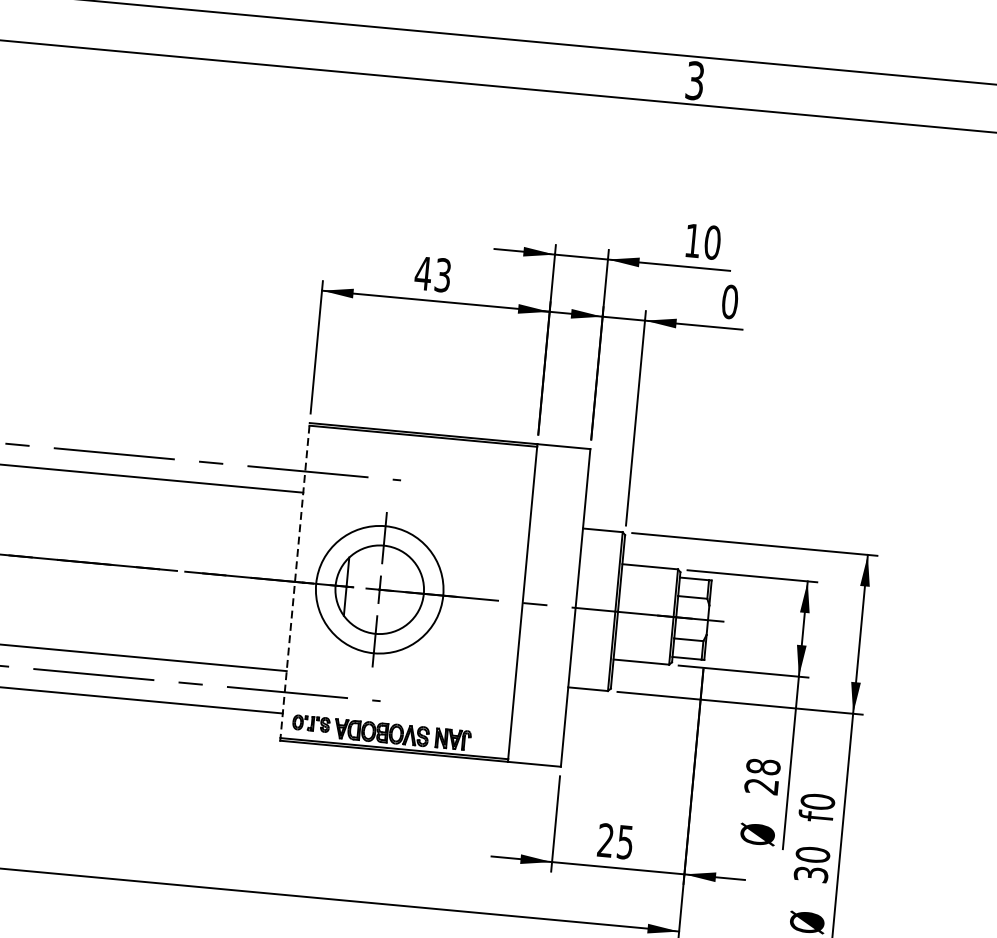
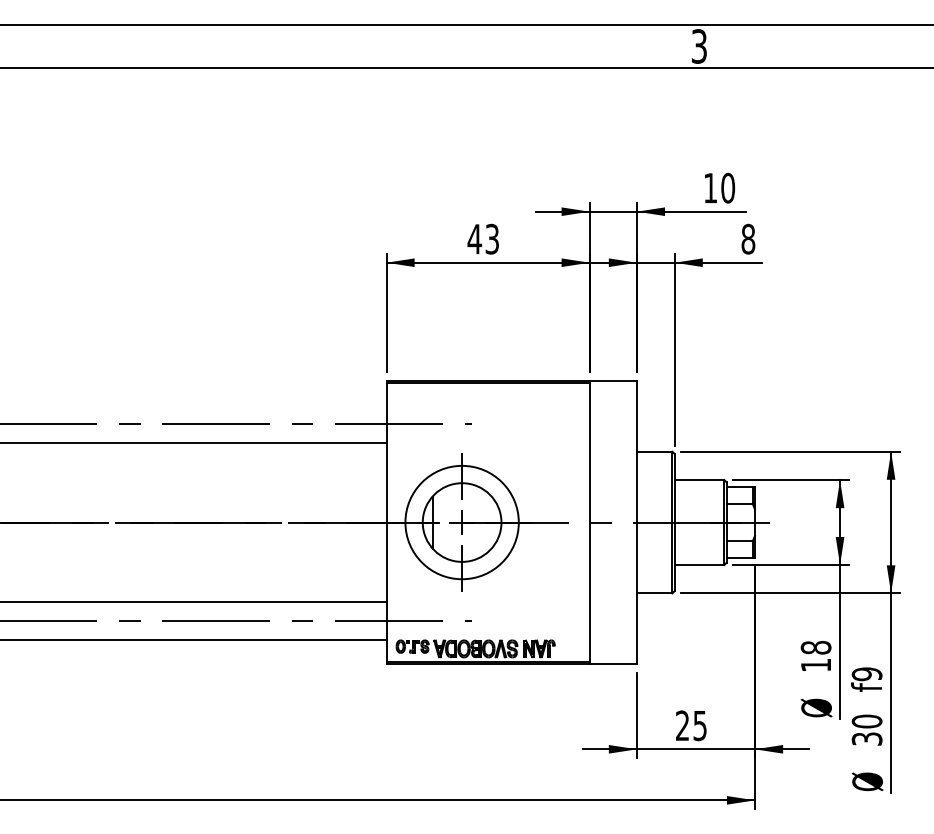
text: (730, 302) -> (748, 239), 0 -> 8
line: (294, 582) -> (386, 523), dashed -> solid
text: (760, 786) -> (815, 665), 28 -> 18
text: (818, 802) -> (867, 674), f0 -> f9

